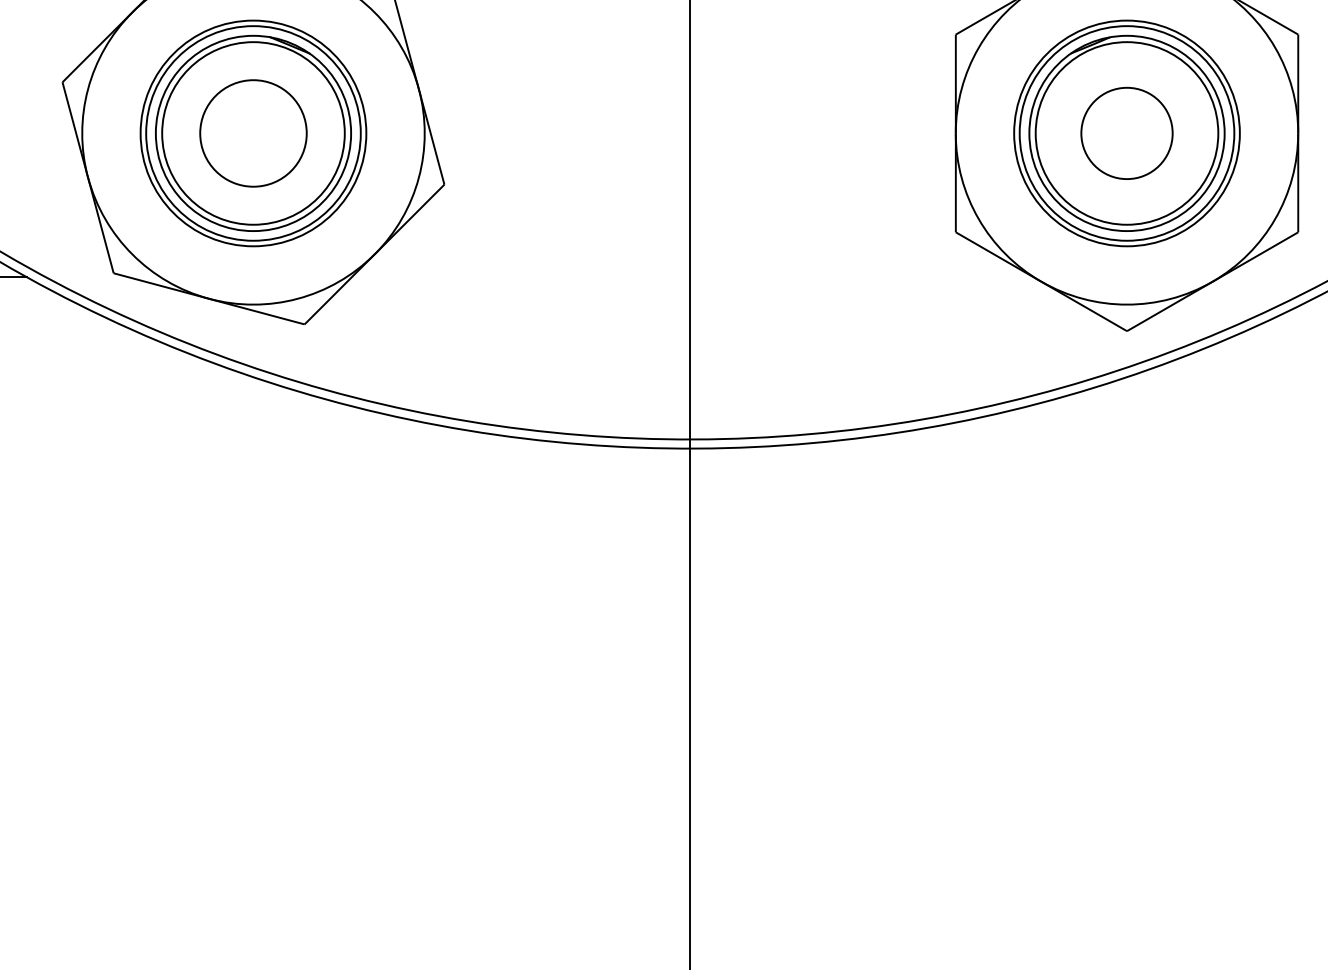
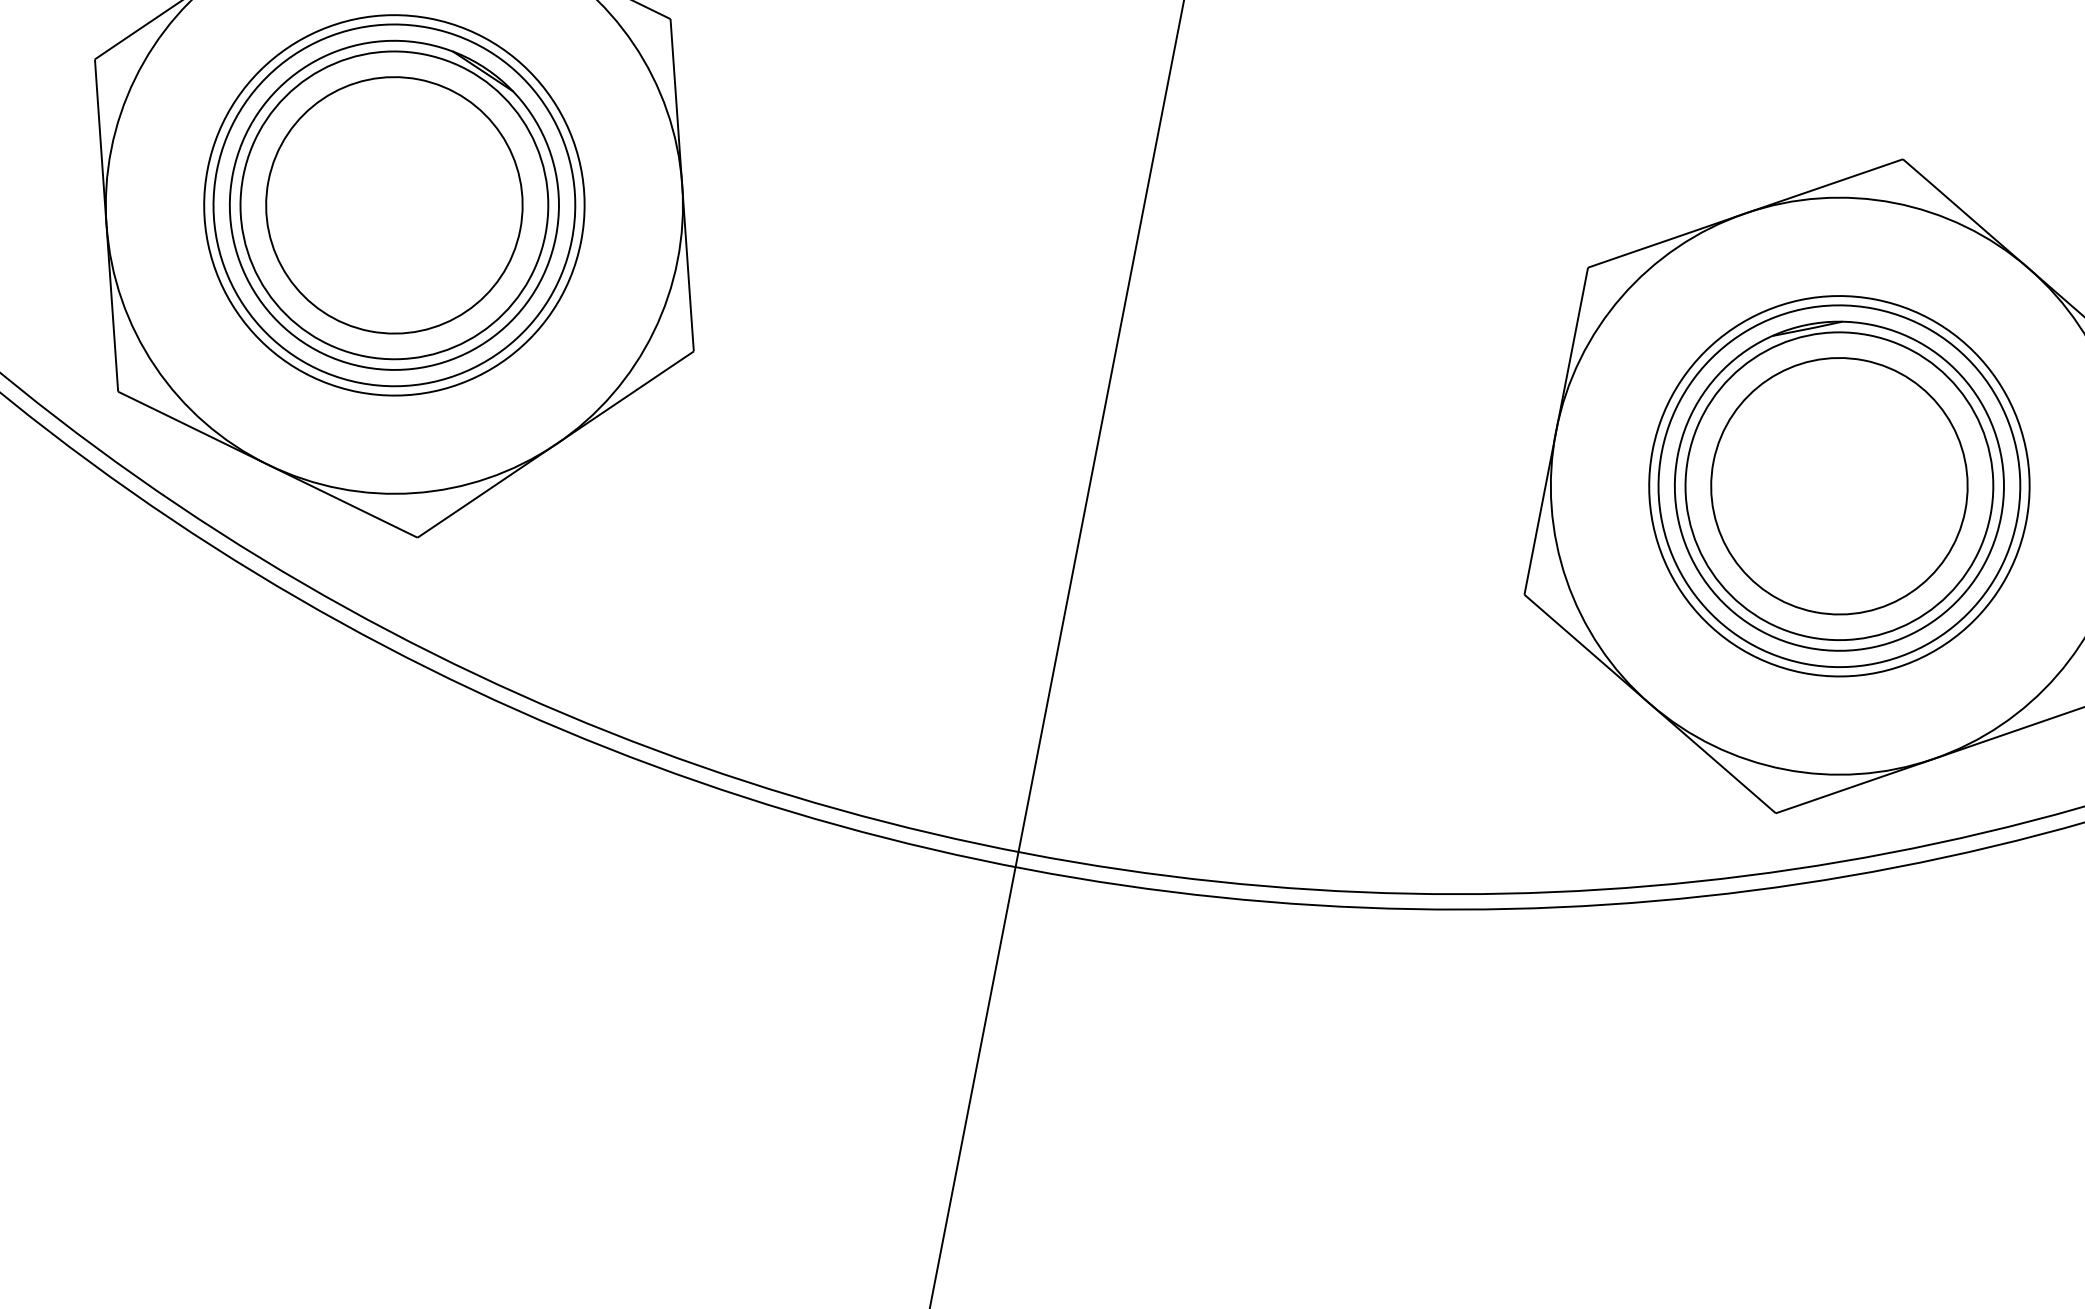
circle: (253, 133) -> (394, 205), size x1.43
circle: (1126, 133) -> (1838, 486), size x1.67

